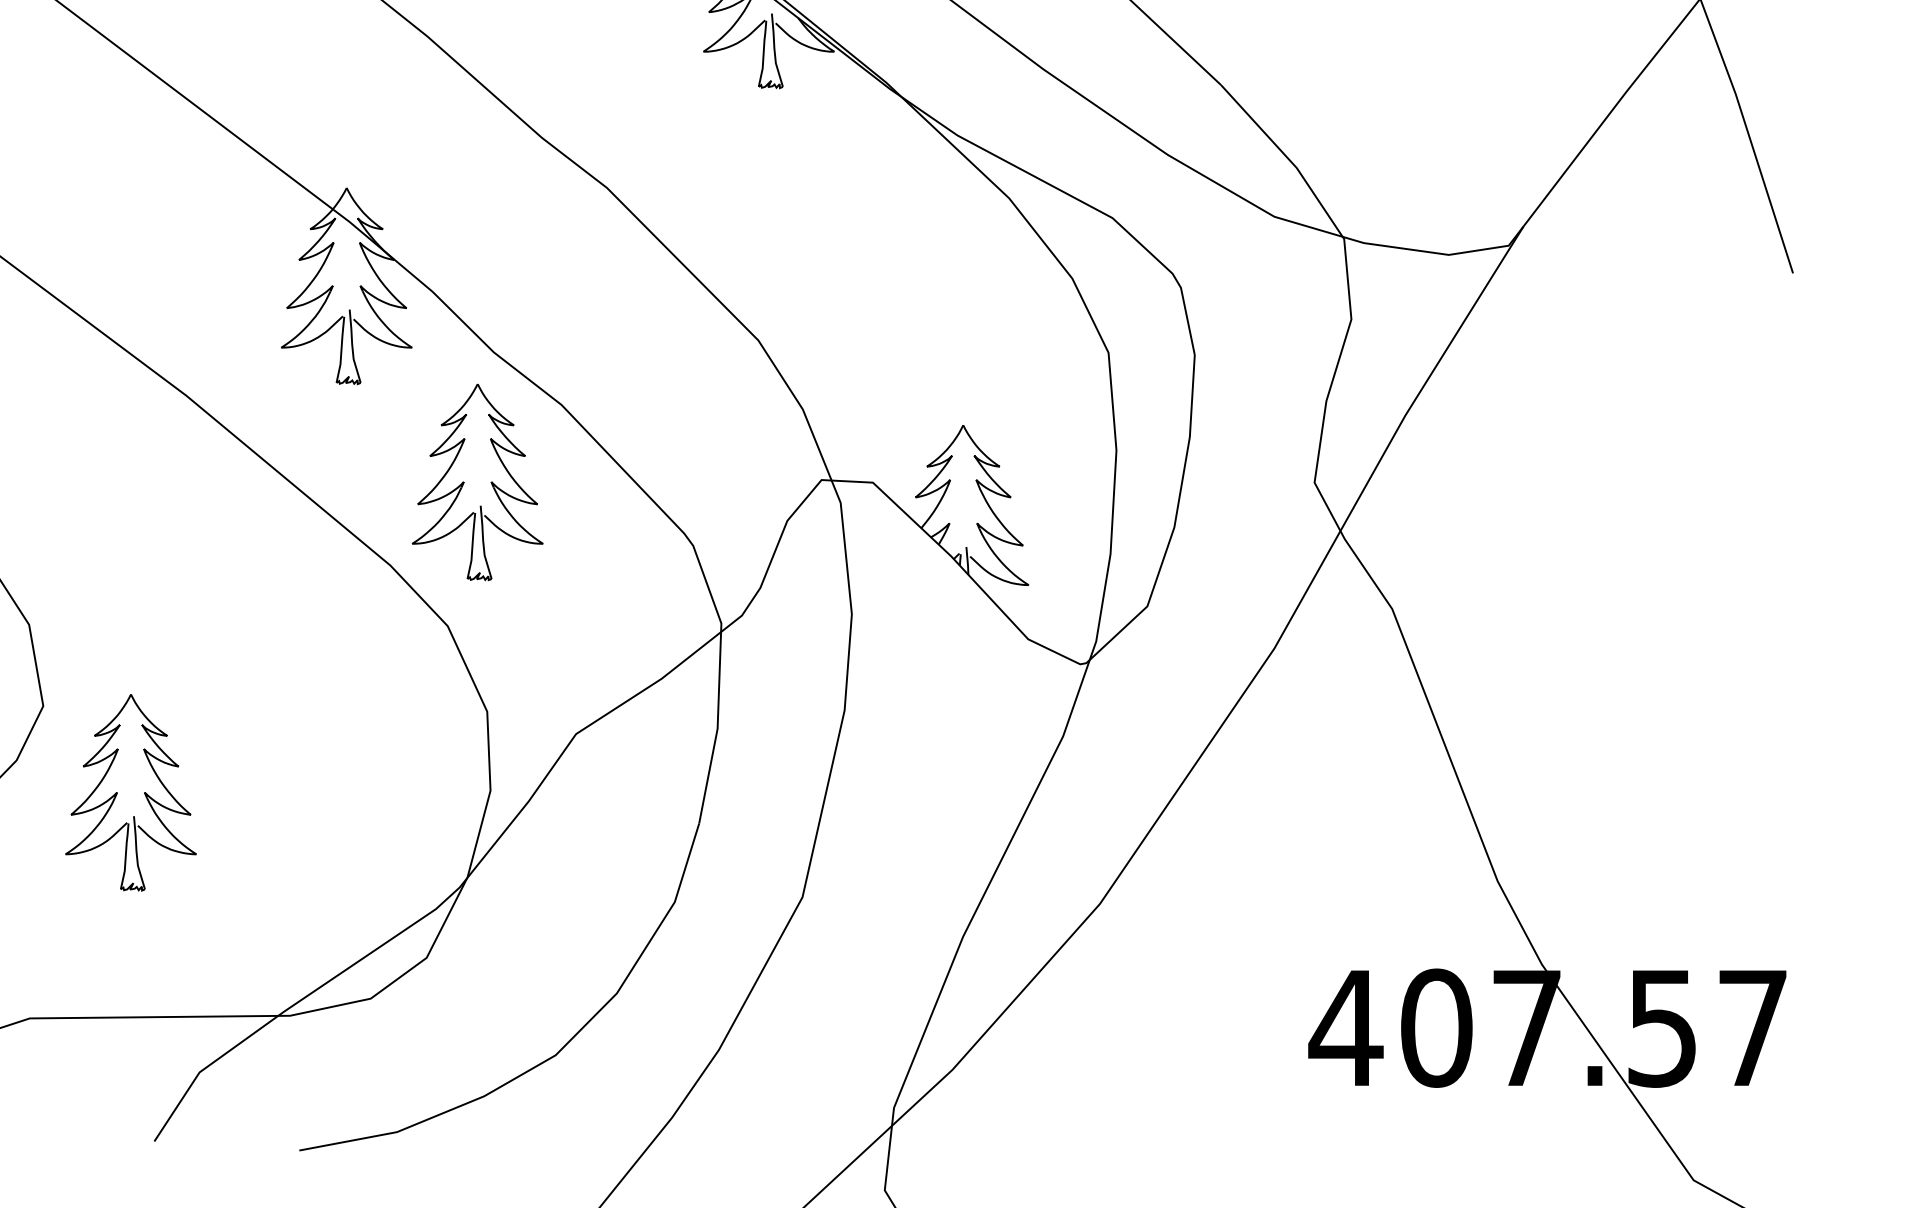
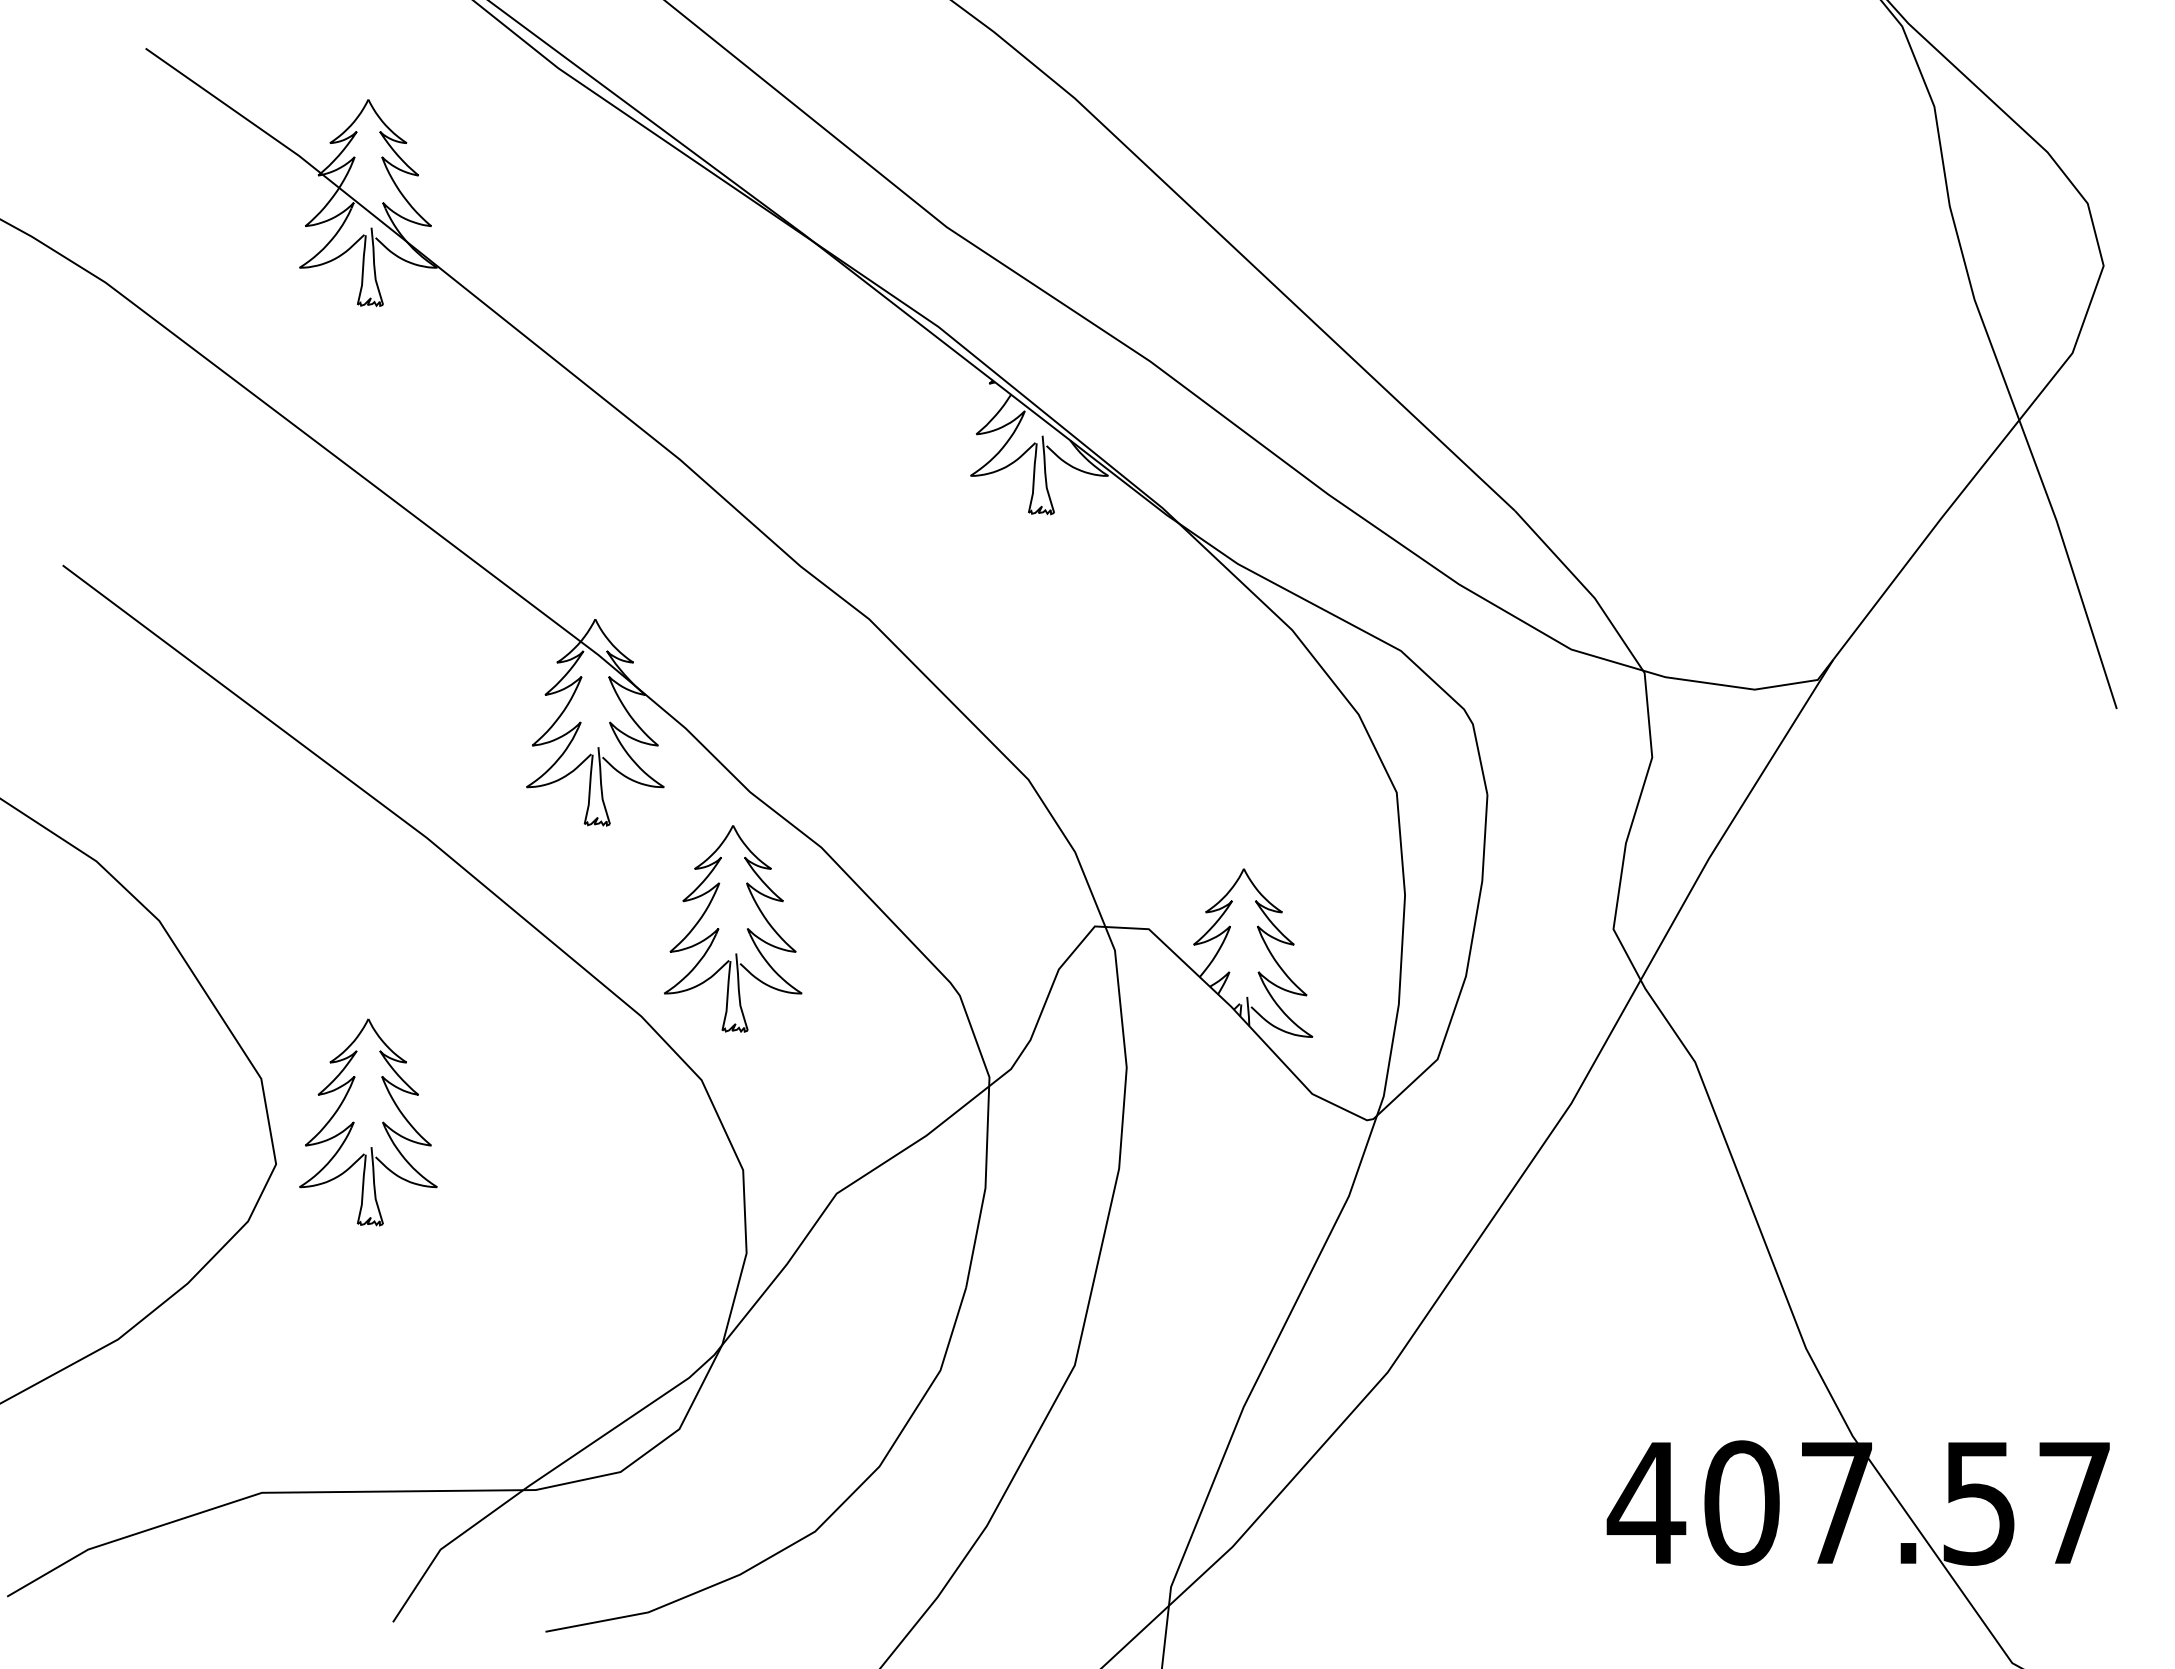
part: (117, 792) -> (354, 1122), moved

